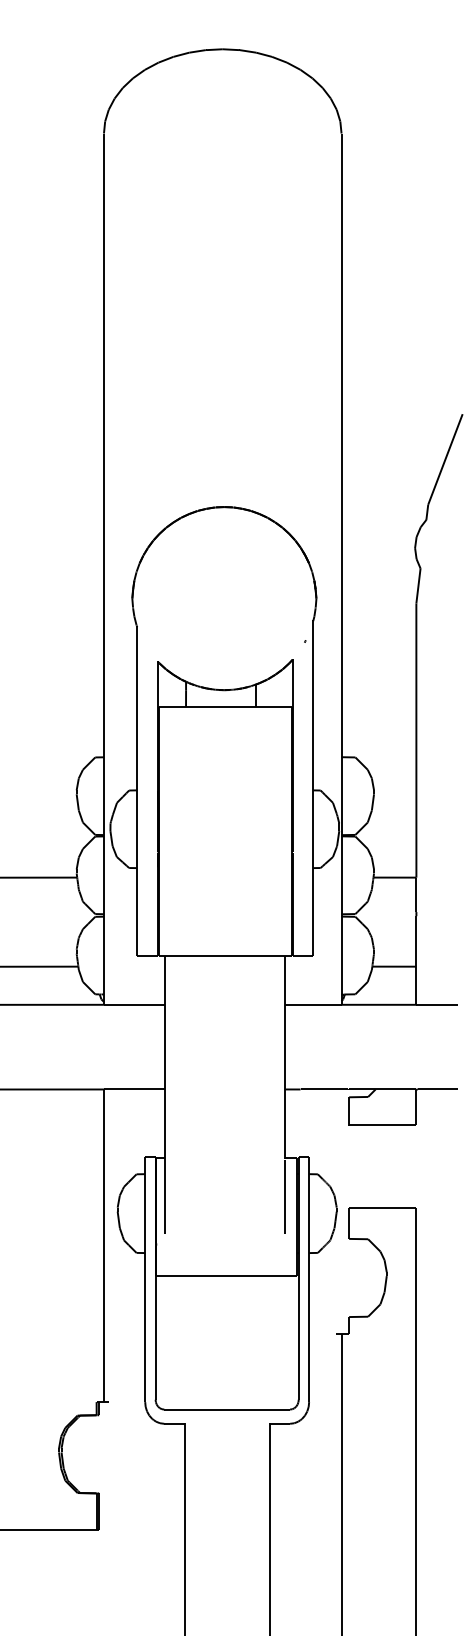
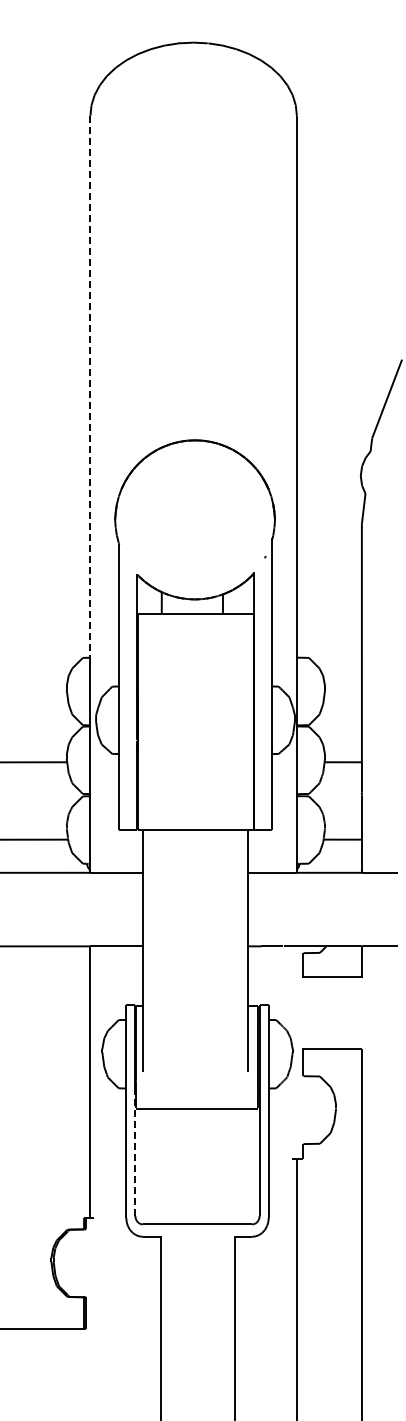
line: (104, 445) -> (90, 386), solid -> dashed
line: (155, 1326) -> (135, 1152), solid -> dashed

